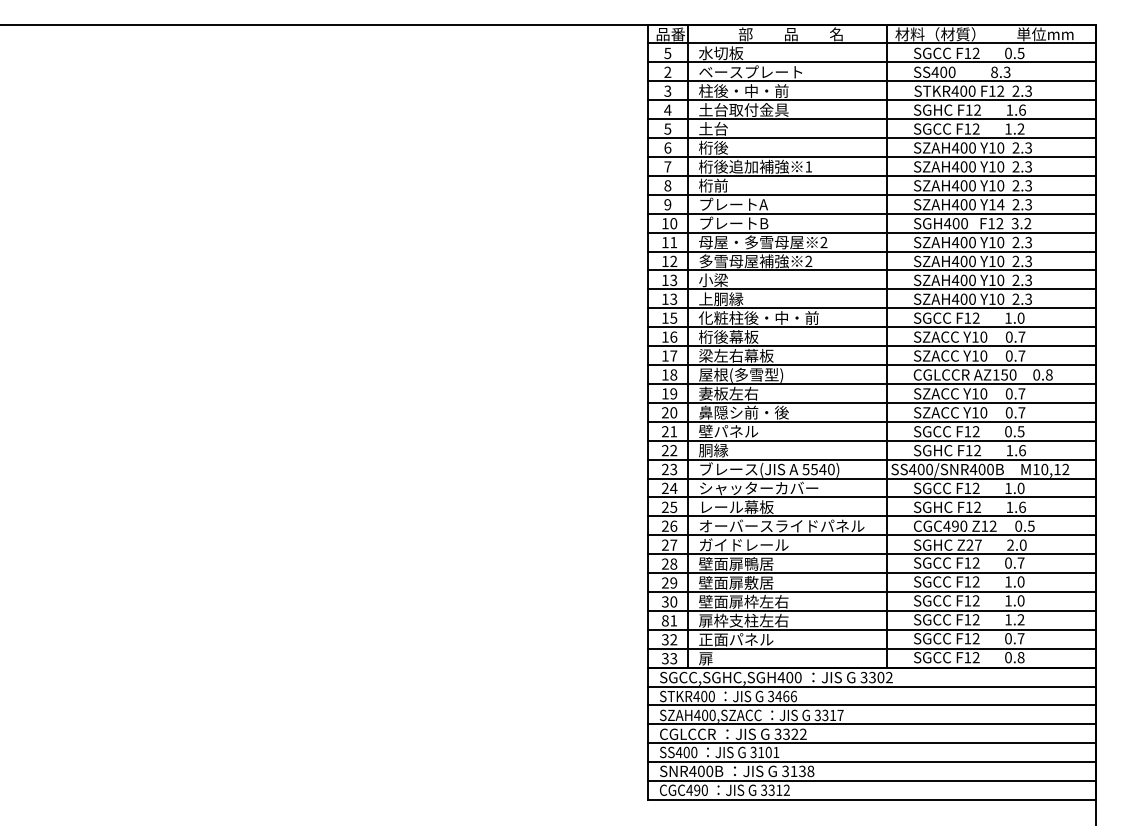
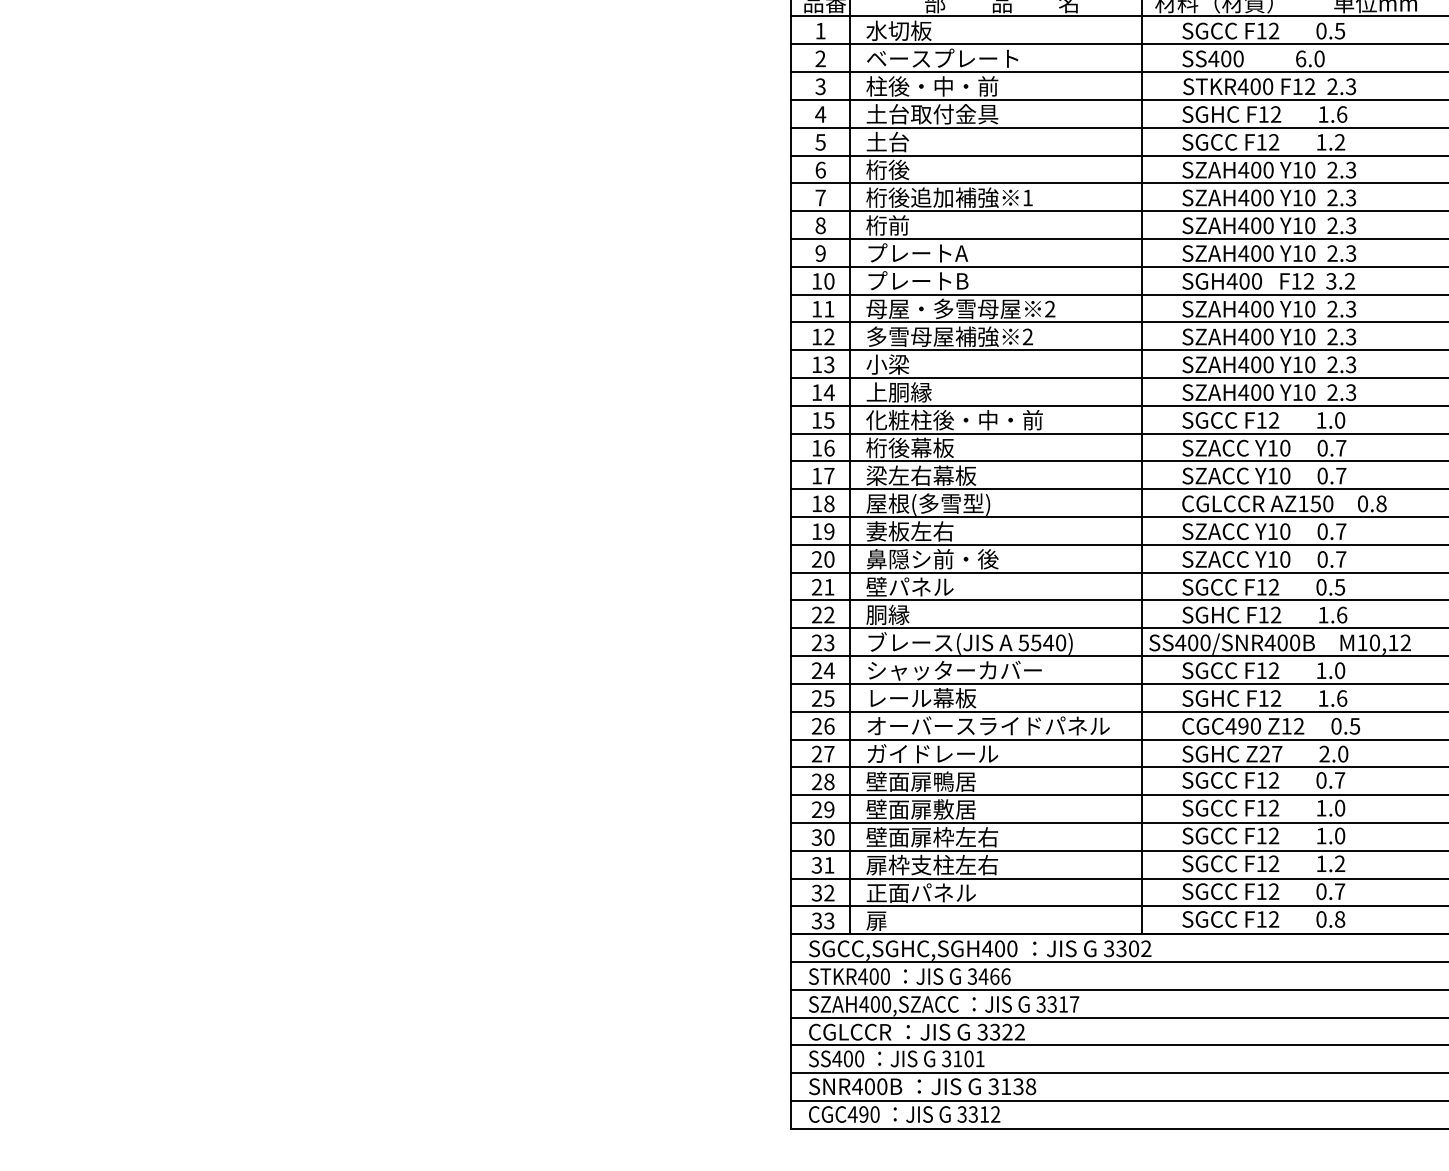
text: (667, 53) -> (820, 31), 5 -> 1
text: (1000, 71) -> (1309, 57), 8.3 -> 6.0
text: (1000, 204) -> (1309, 253), Y14 -> Y10
text: (673, 298) -> (828, 391), 13 -> 14
text: (665, 620) -> (817, 864), 81 -> 31

